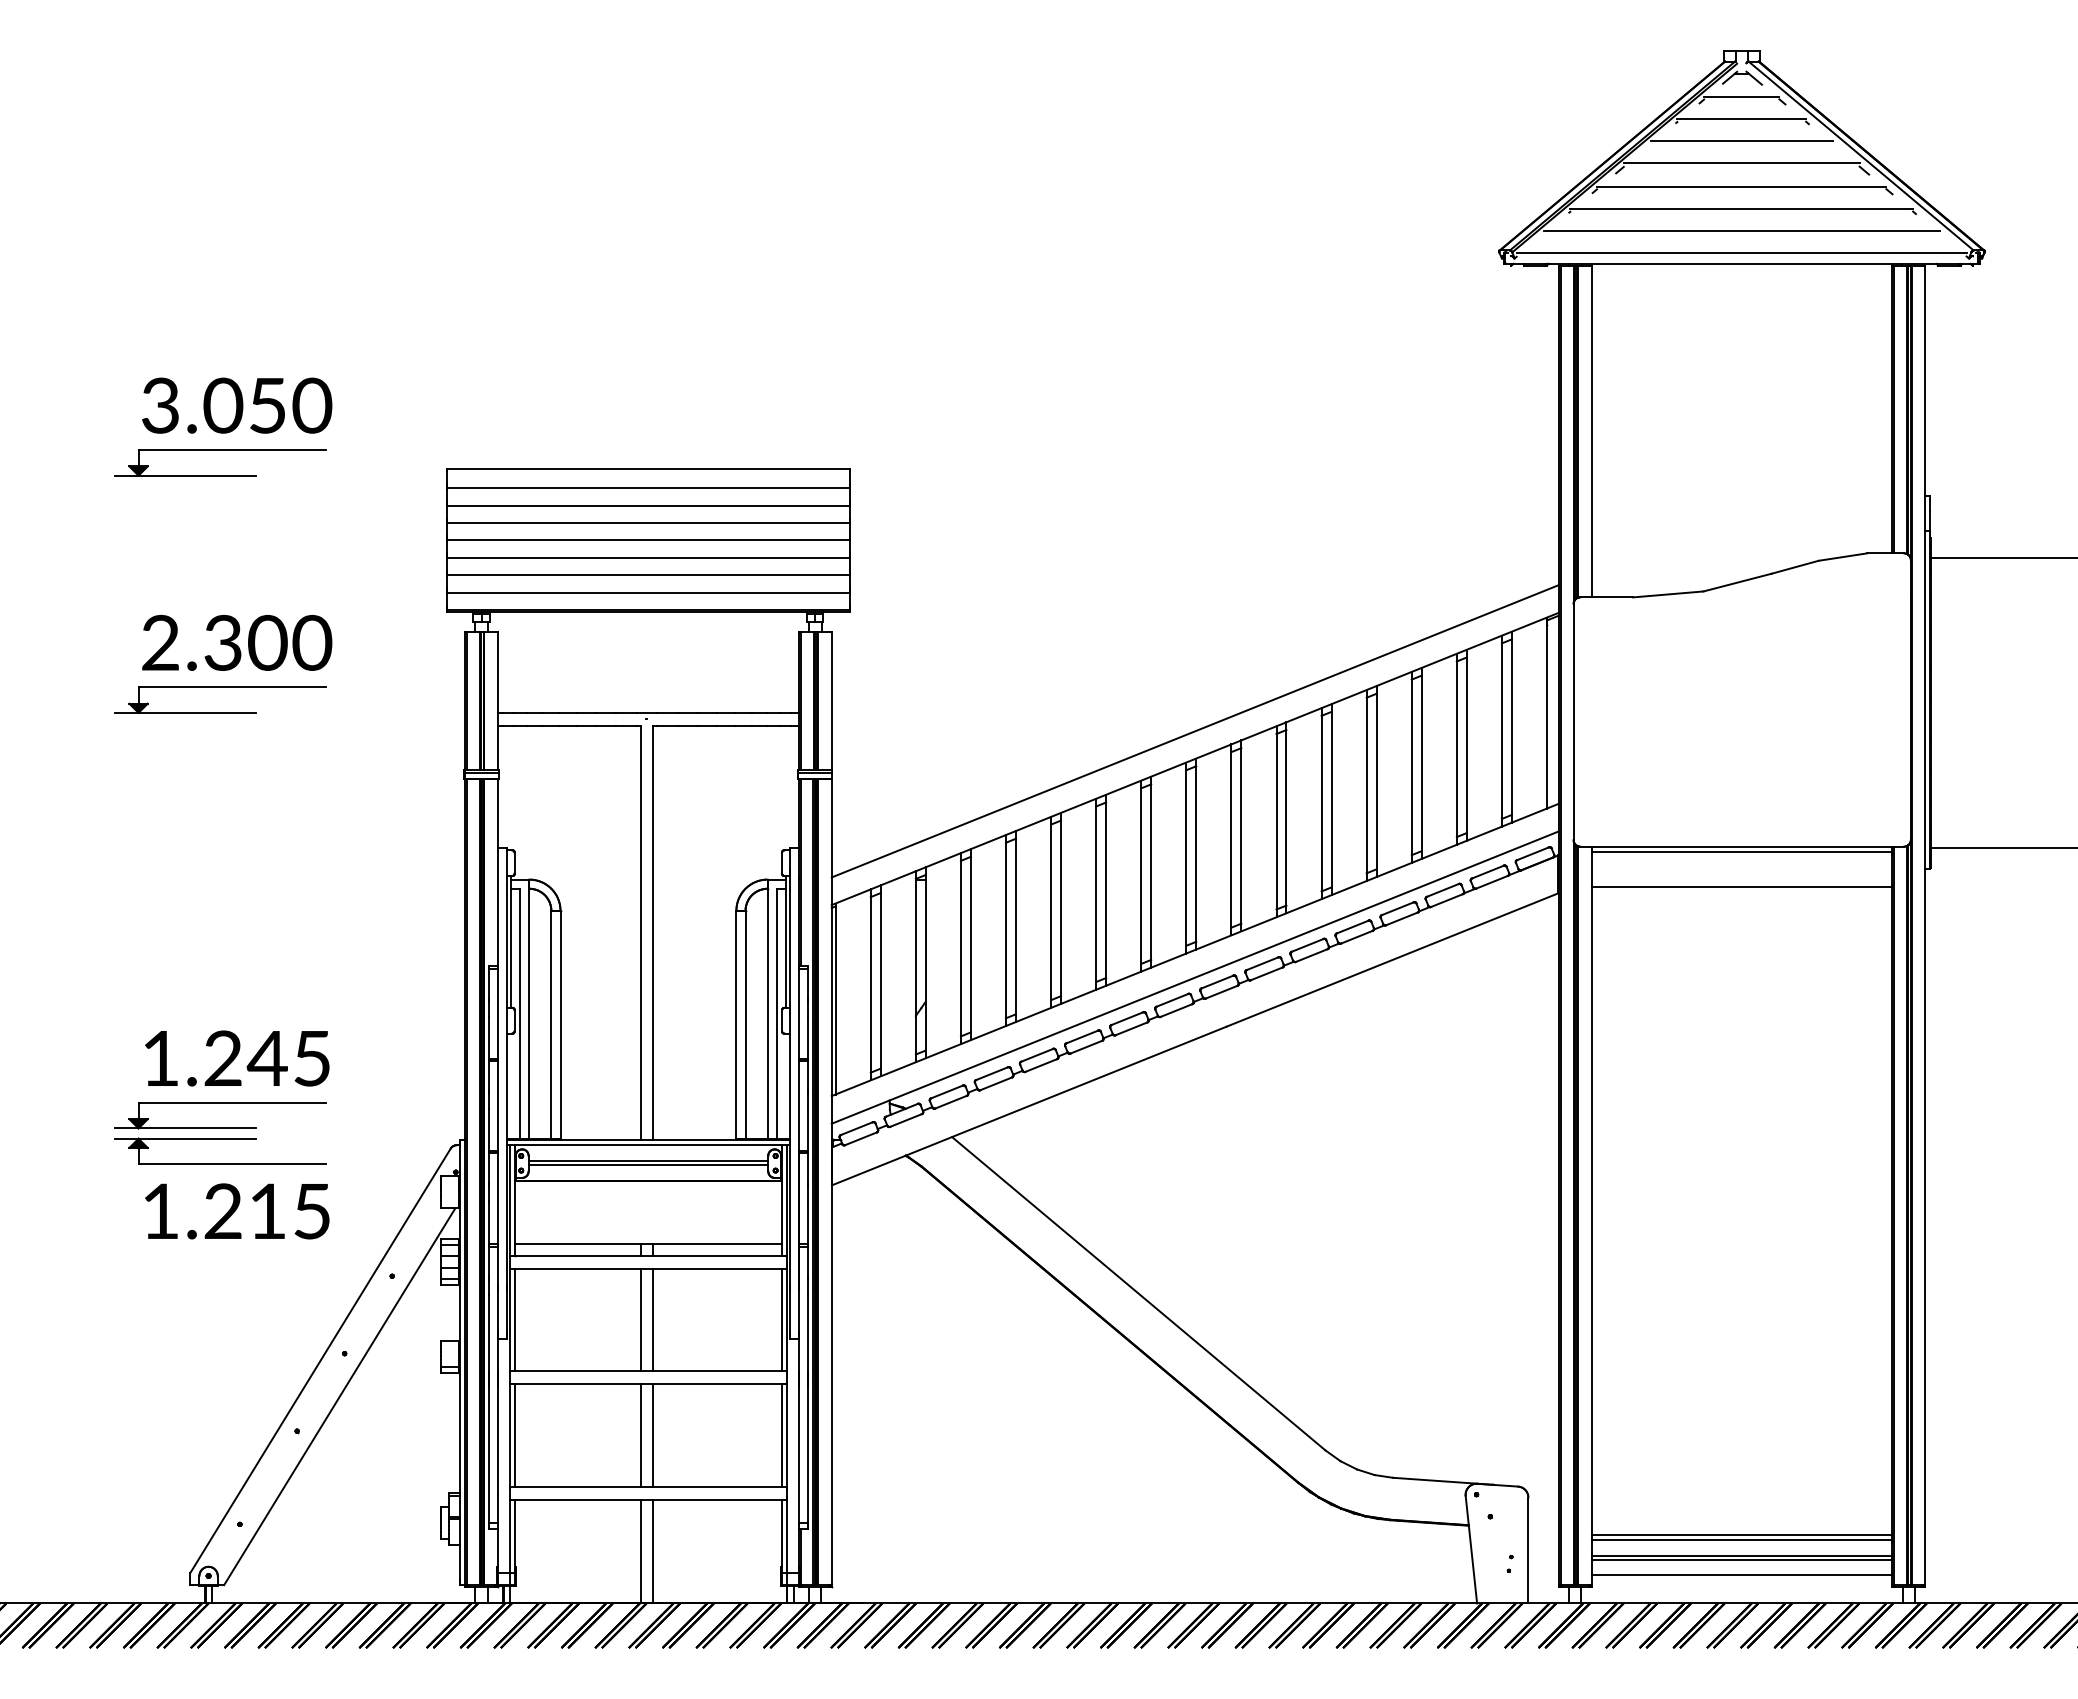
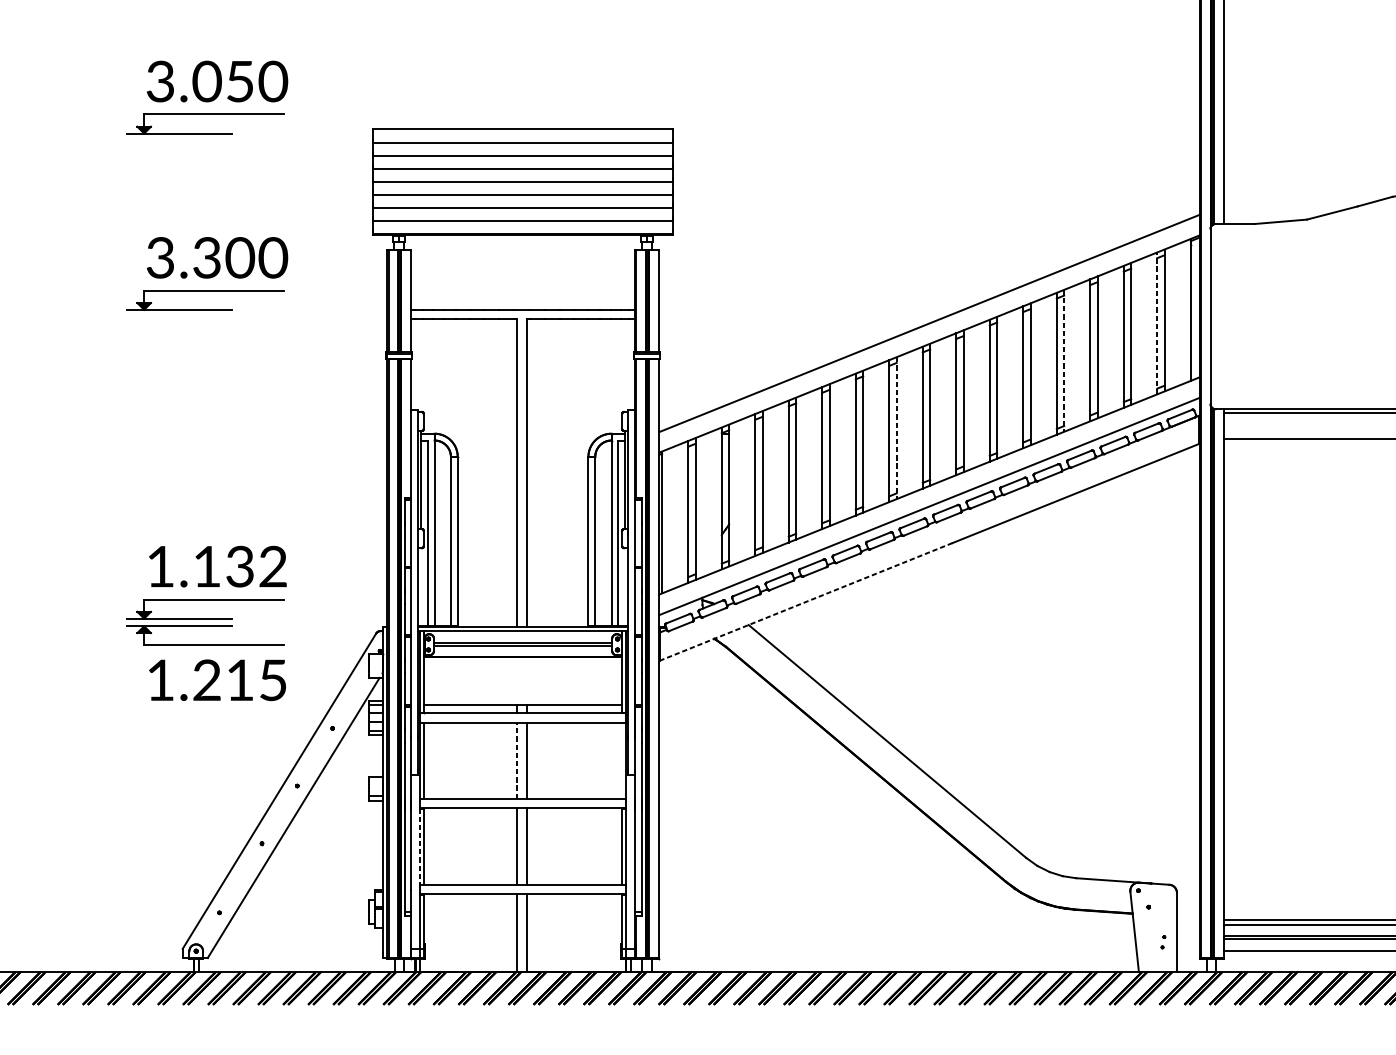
text: (160, 643) -> (160, 258), 2.300 -> 3.300
line: (1501, 730) -> (1156, 322), solid -> dashed
line: (1376, 782) -> (1064, 361), solid -> dashed
line: (1151, 872) -> (896, 428), solid -> dashed
text: (267, 1058) -> (239, 566), 1.245 -> 1.132
line: (1029, 1105) -> (806, 601), solid -> dashed
line: (640, 1319) -> (517, 760), solid -> dashed
line: (781, 1319) -> (621, 760), removed
line: (509, 1435) -> (419, 846), solid -> dashed

